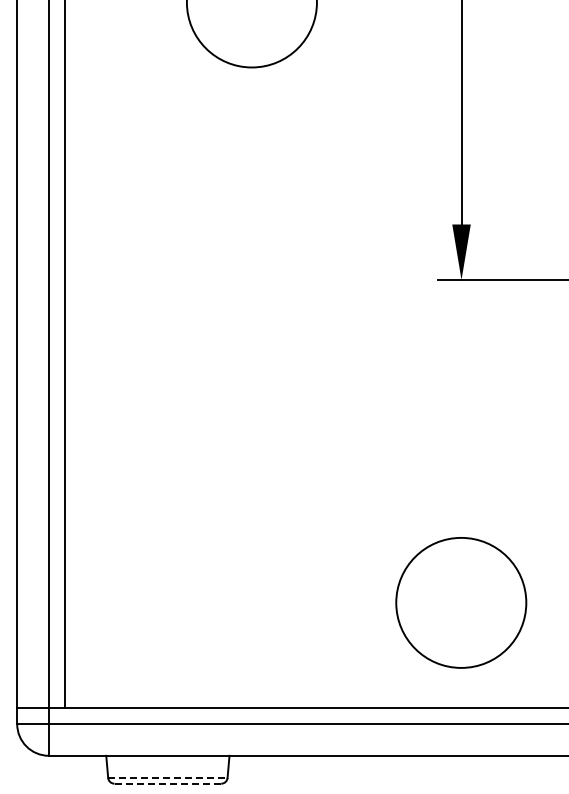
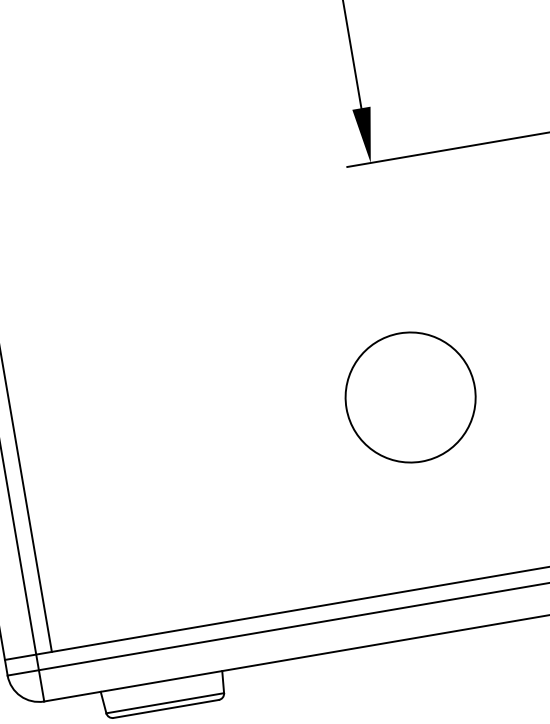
circle: (461, 602) -> (410, 397), moved
line: (167, 777) -> (164, 702), dashed -> solid
line: (168, 783) -> (166, 708), dashed -> solid

